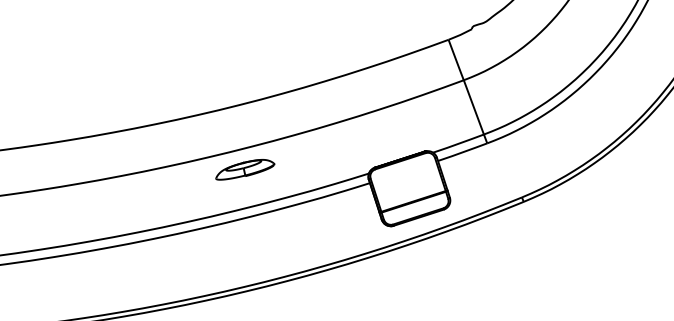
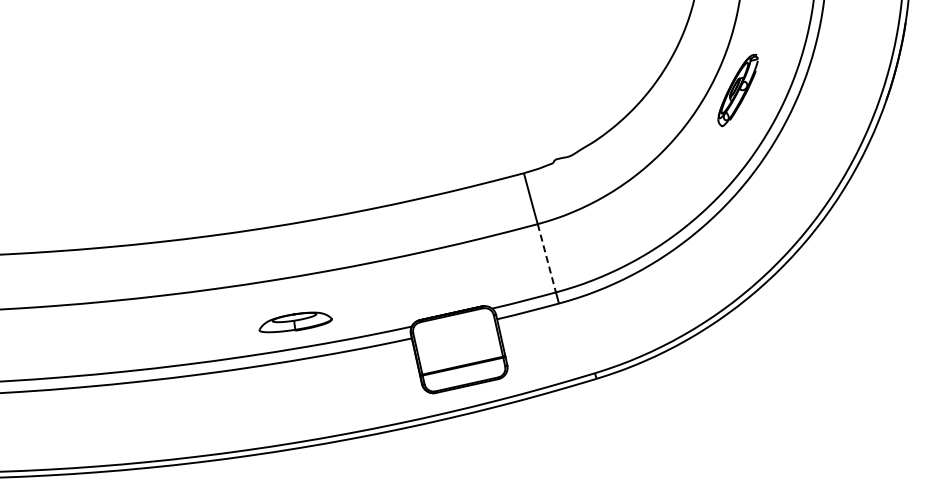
line: (474, 107) -> (547, 258), solid -> dashed
part: (244, 169) -> (295, 322), moved

